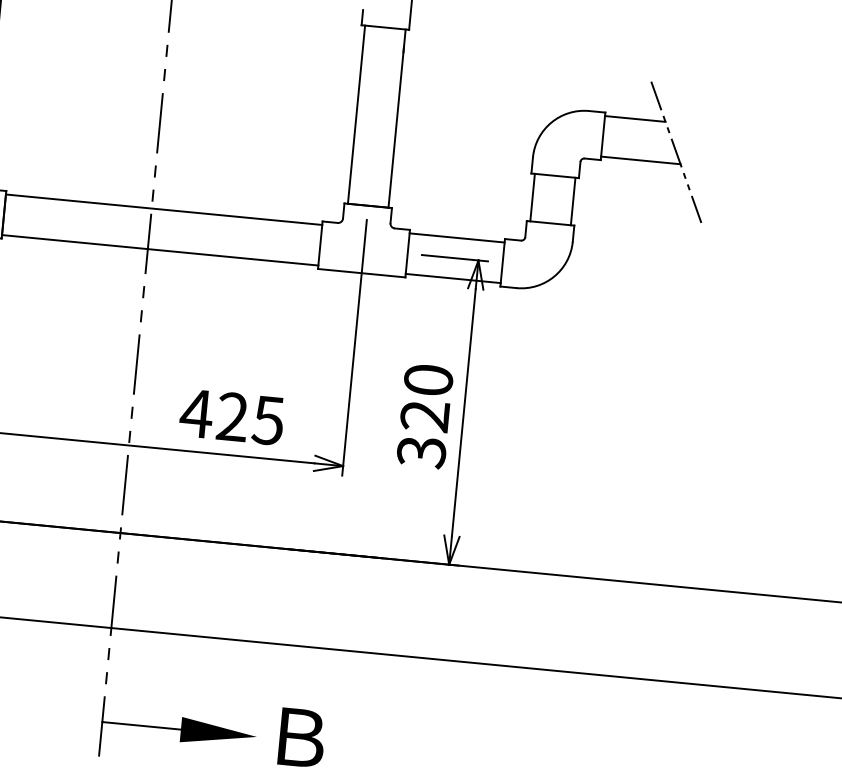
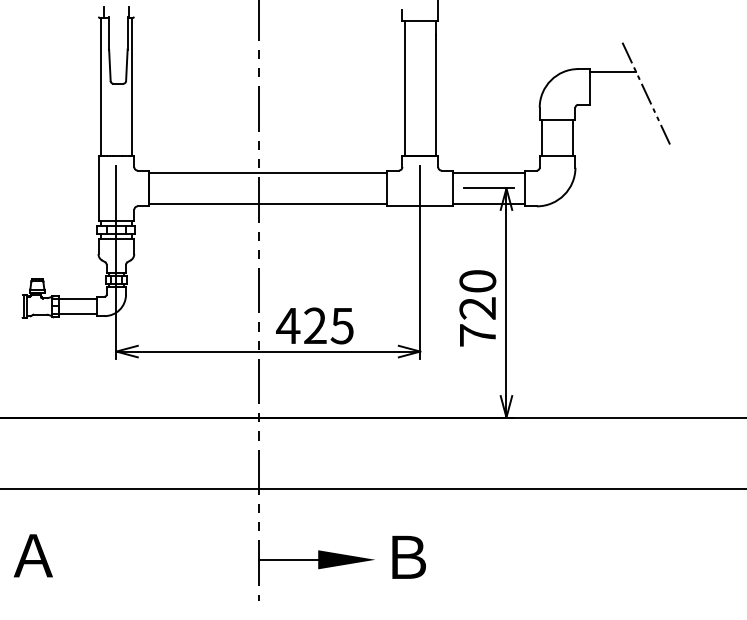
line: (640, 160) -> (620, 102), removed
text: (231, 416) -> (314, 325), moved
text: (421, 452) -> (477, 335), 320 -> 720

